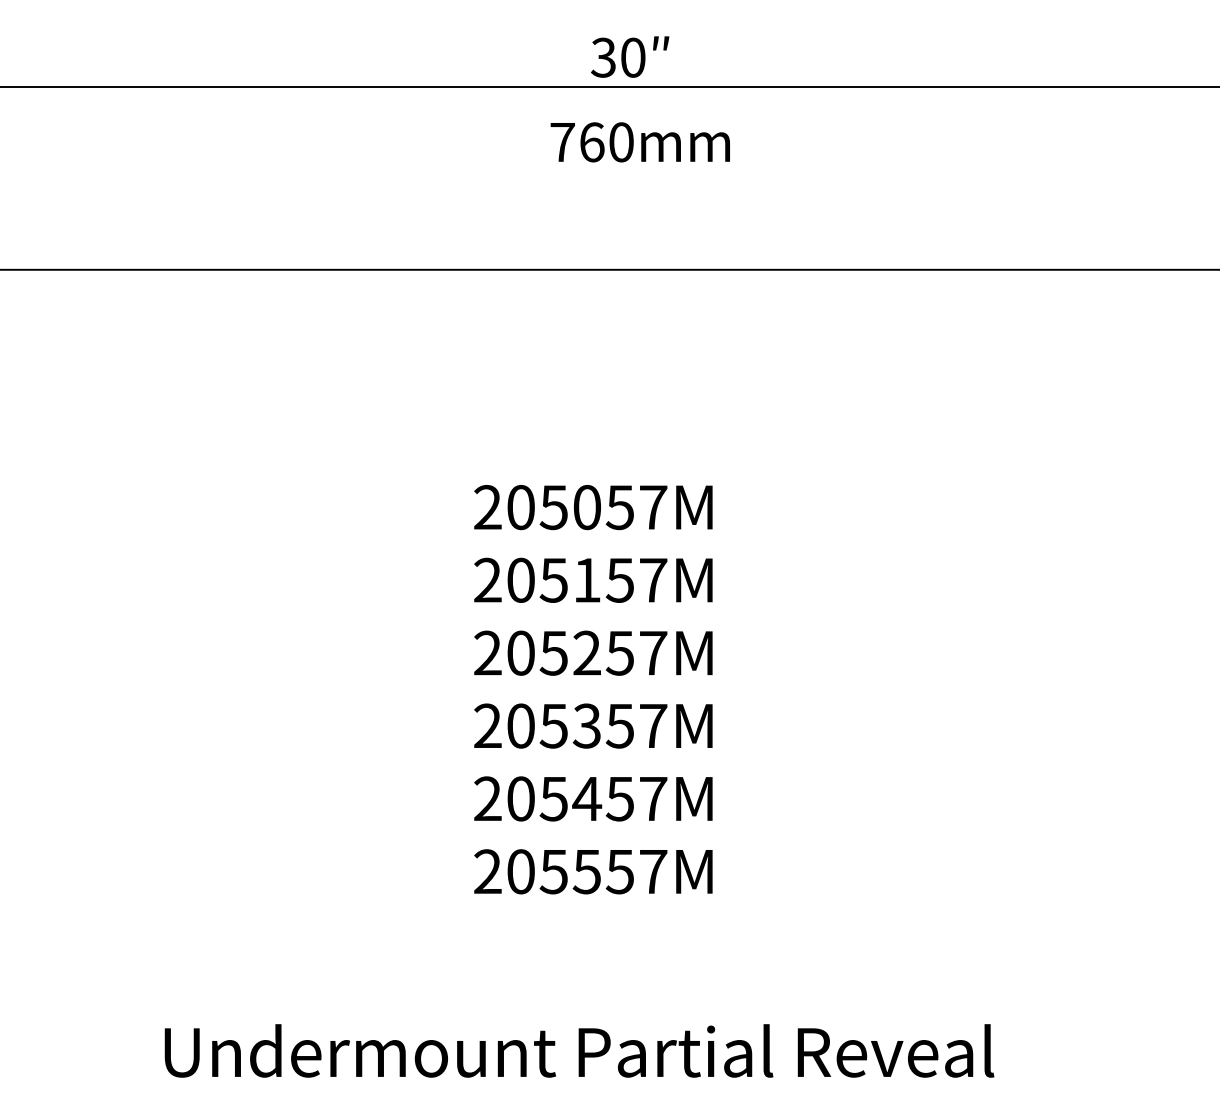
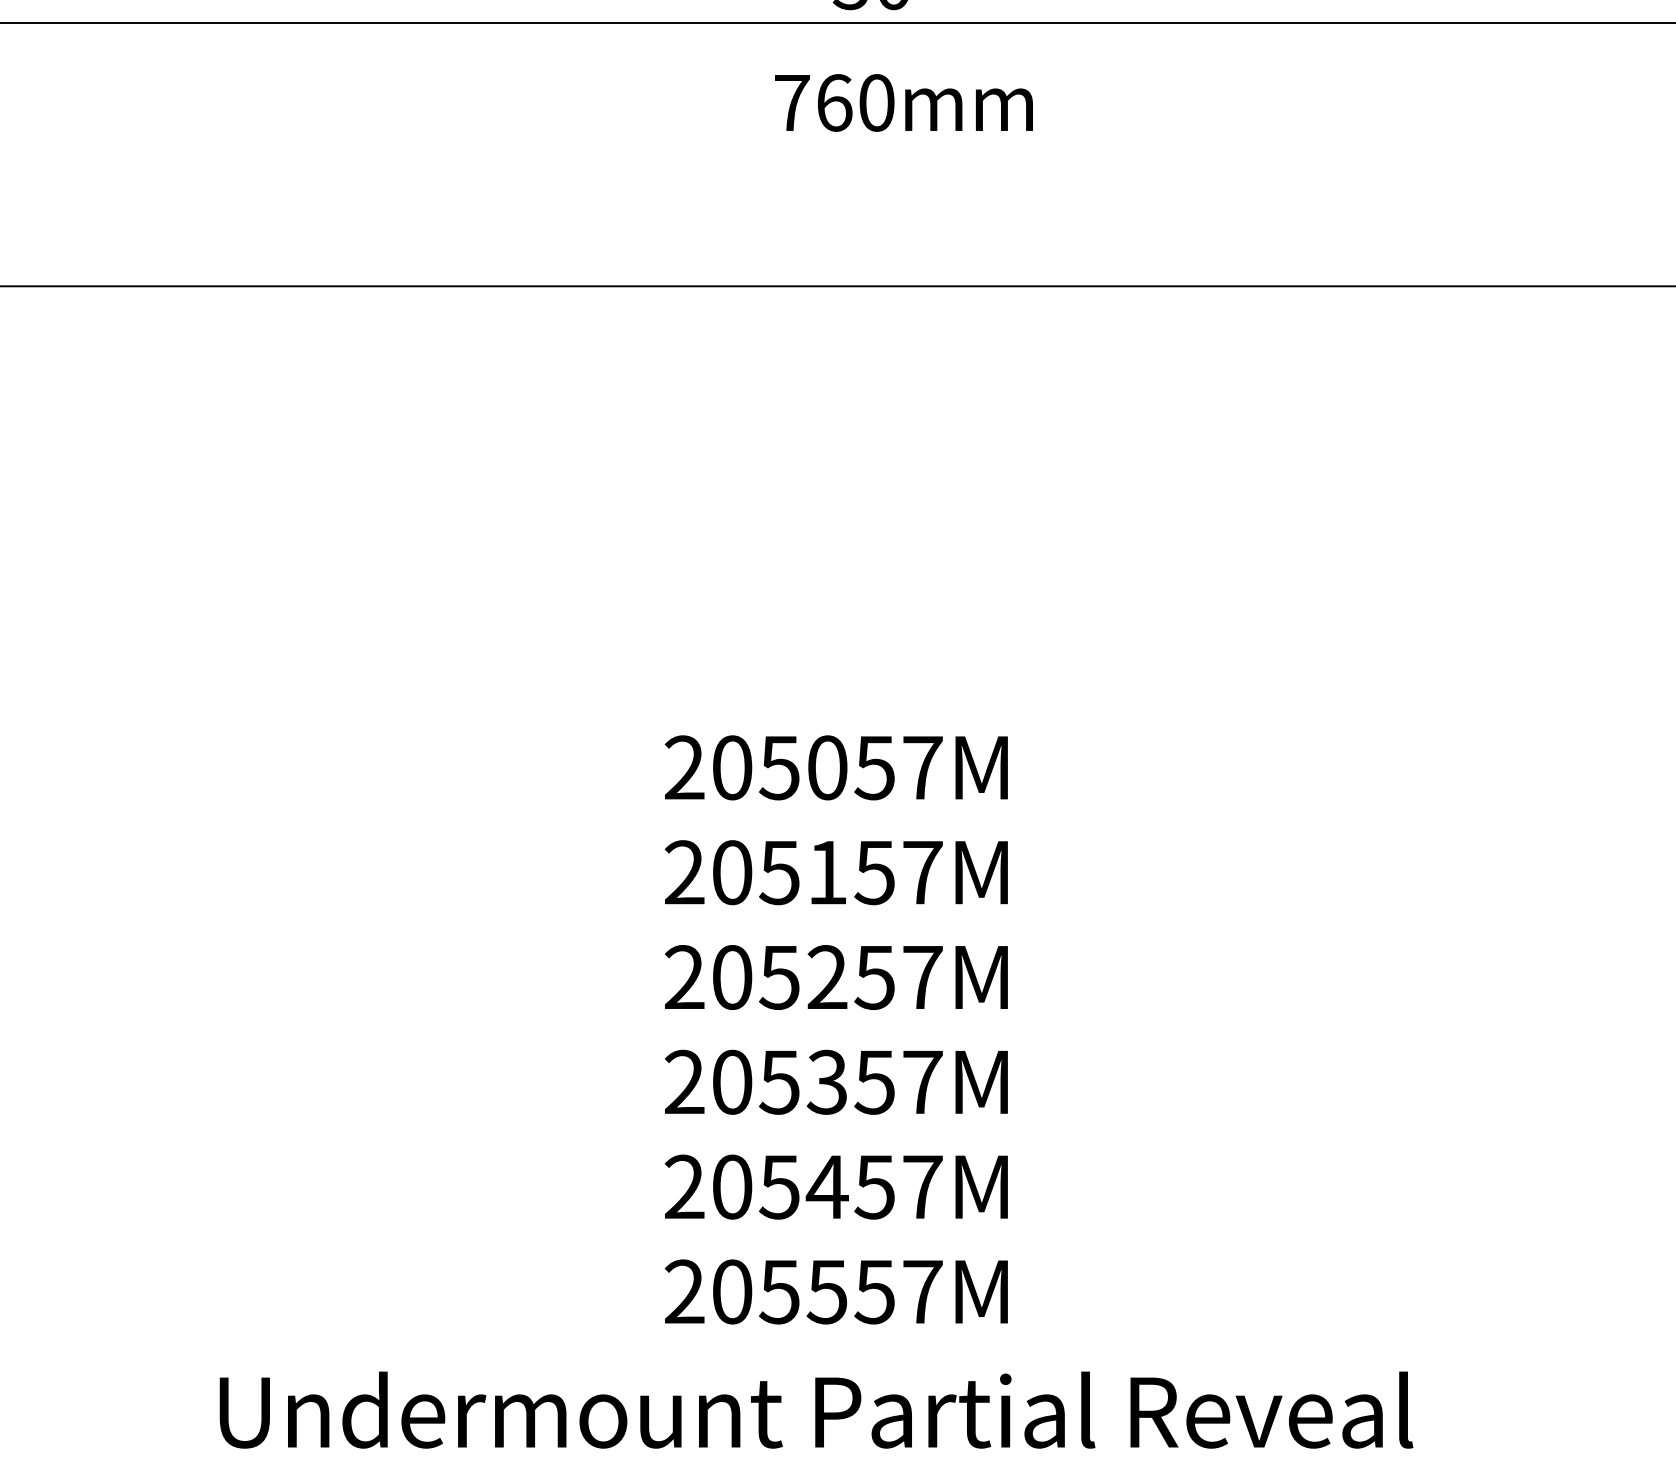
text: (593, 689) -> (836, 1029), moved

